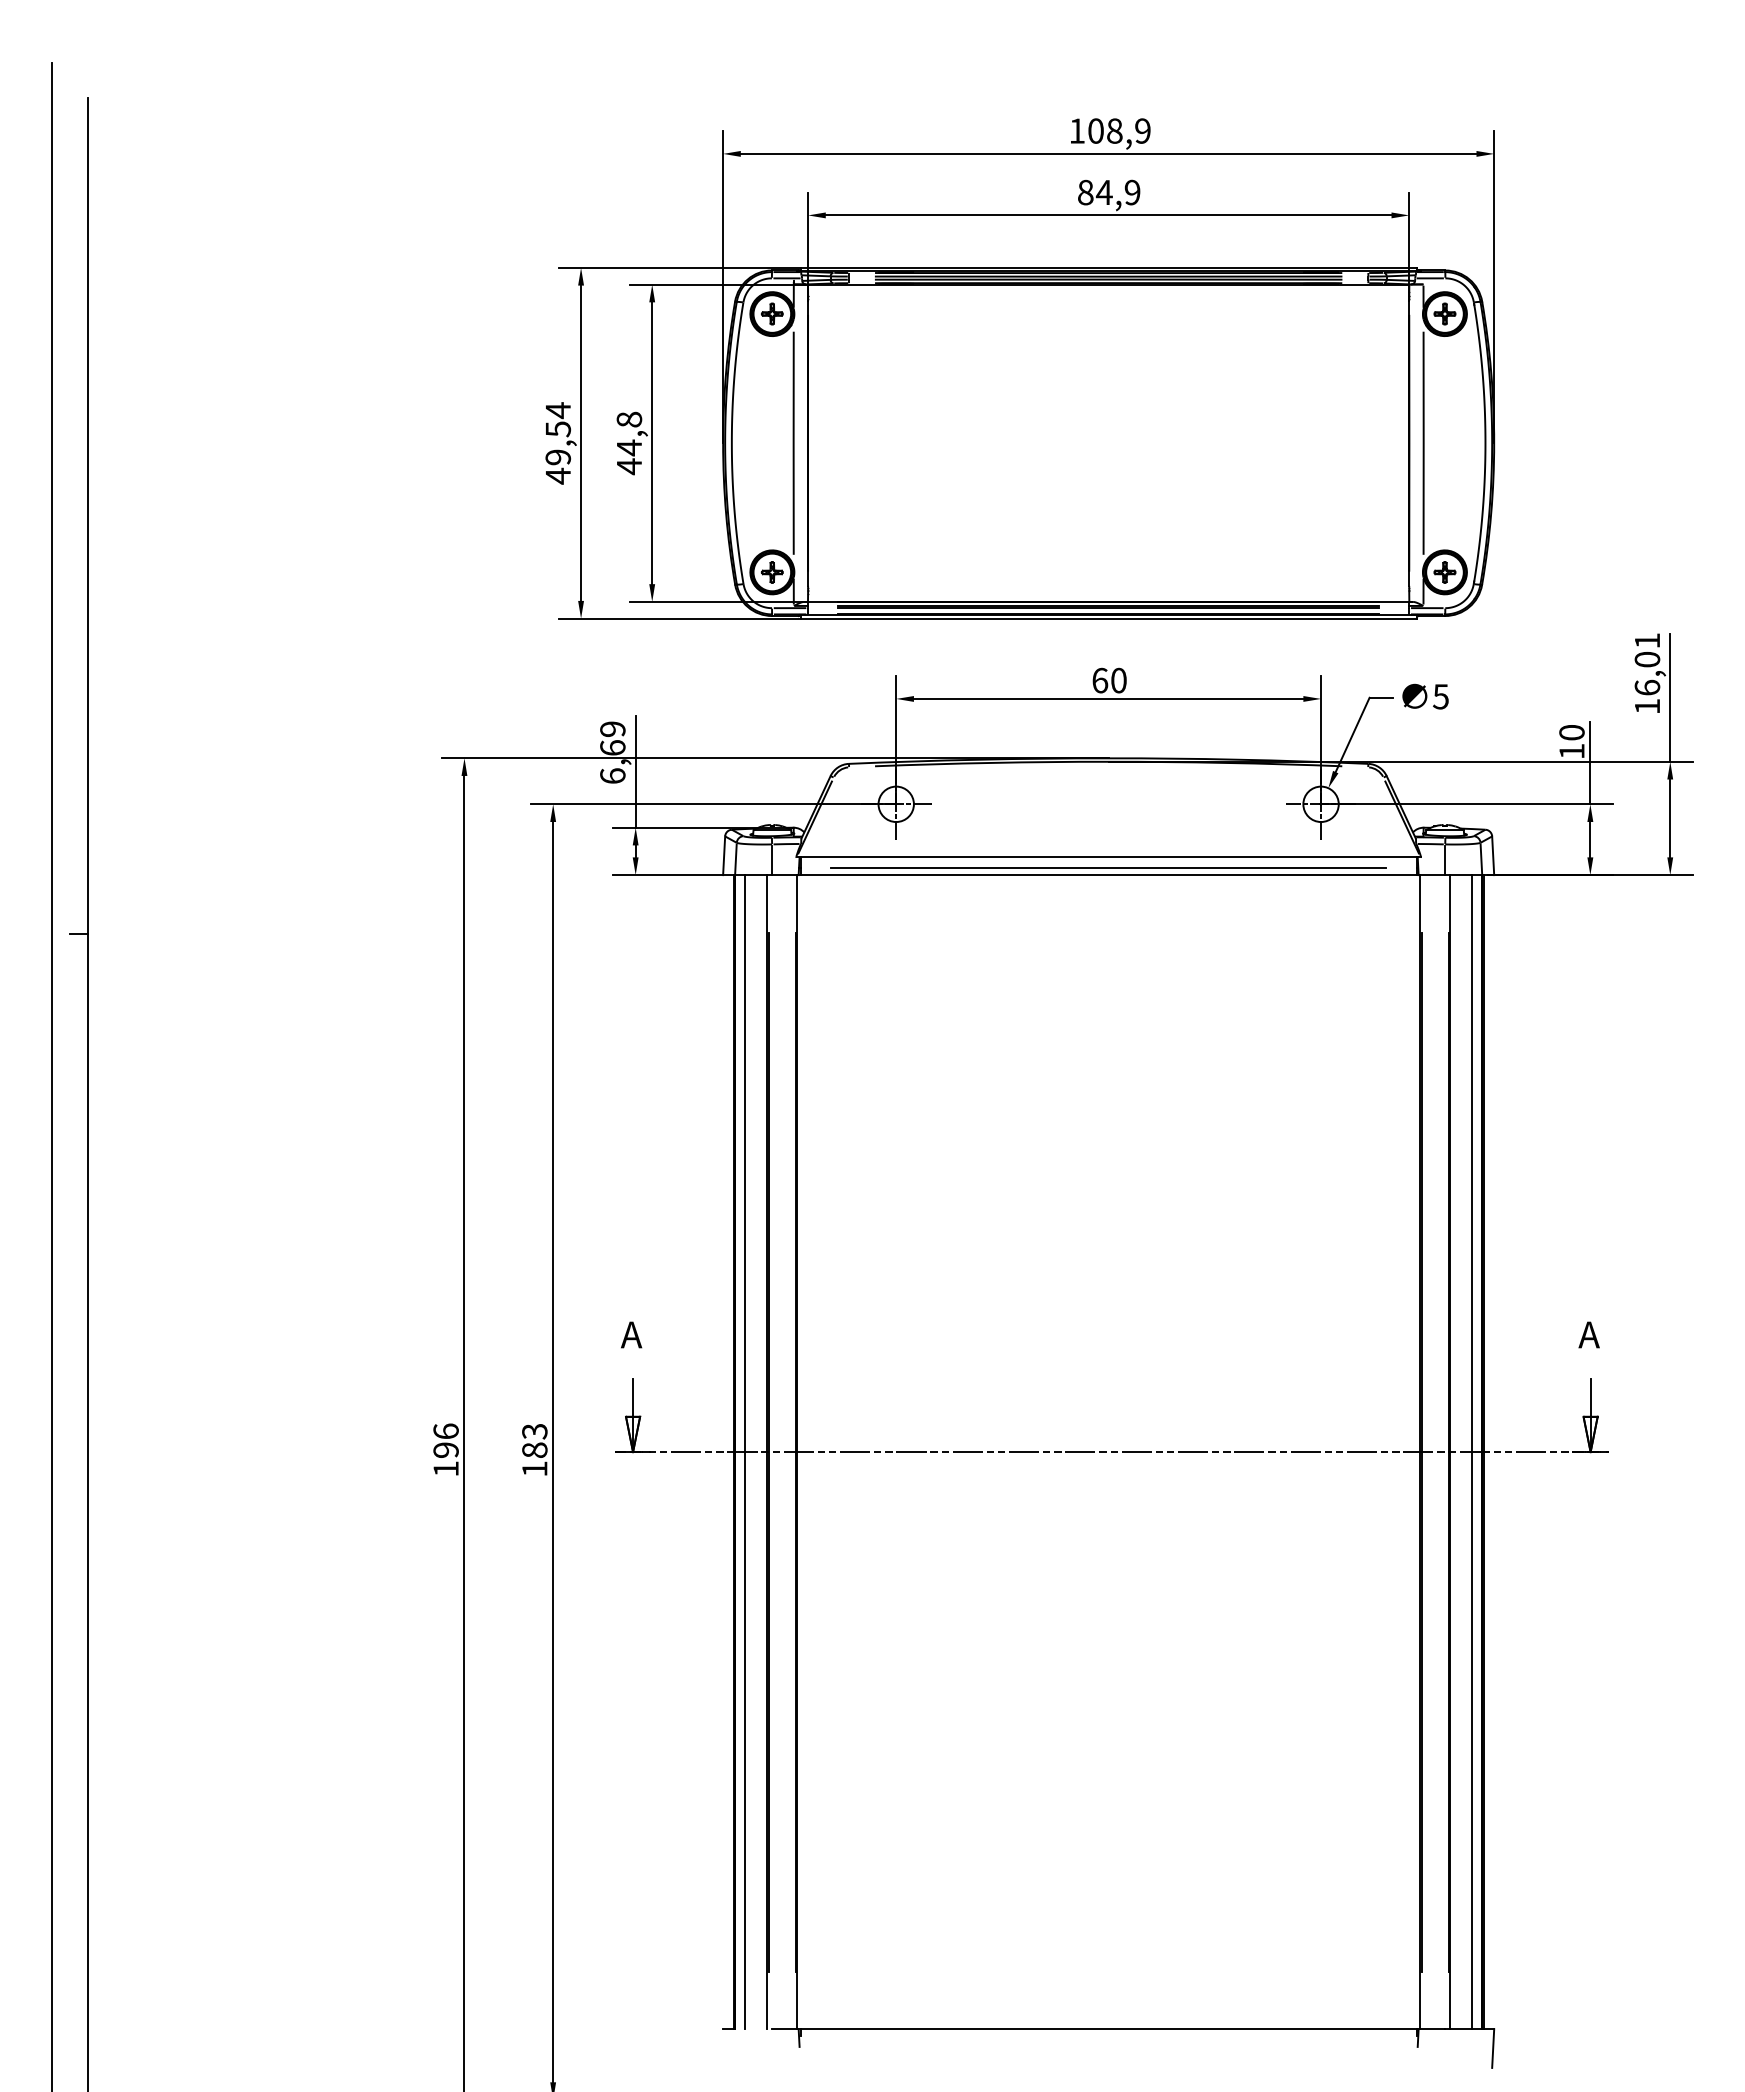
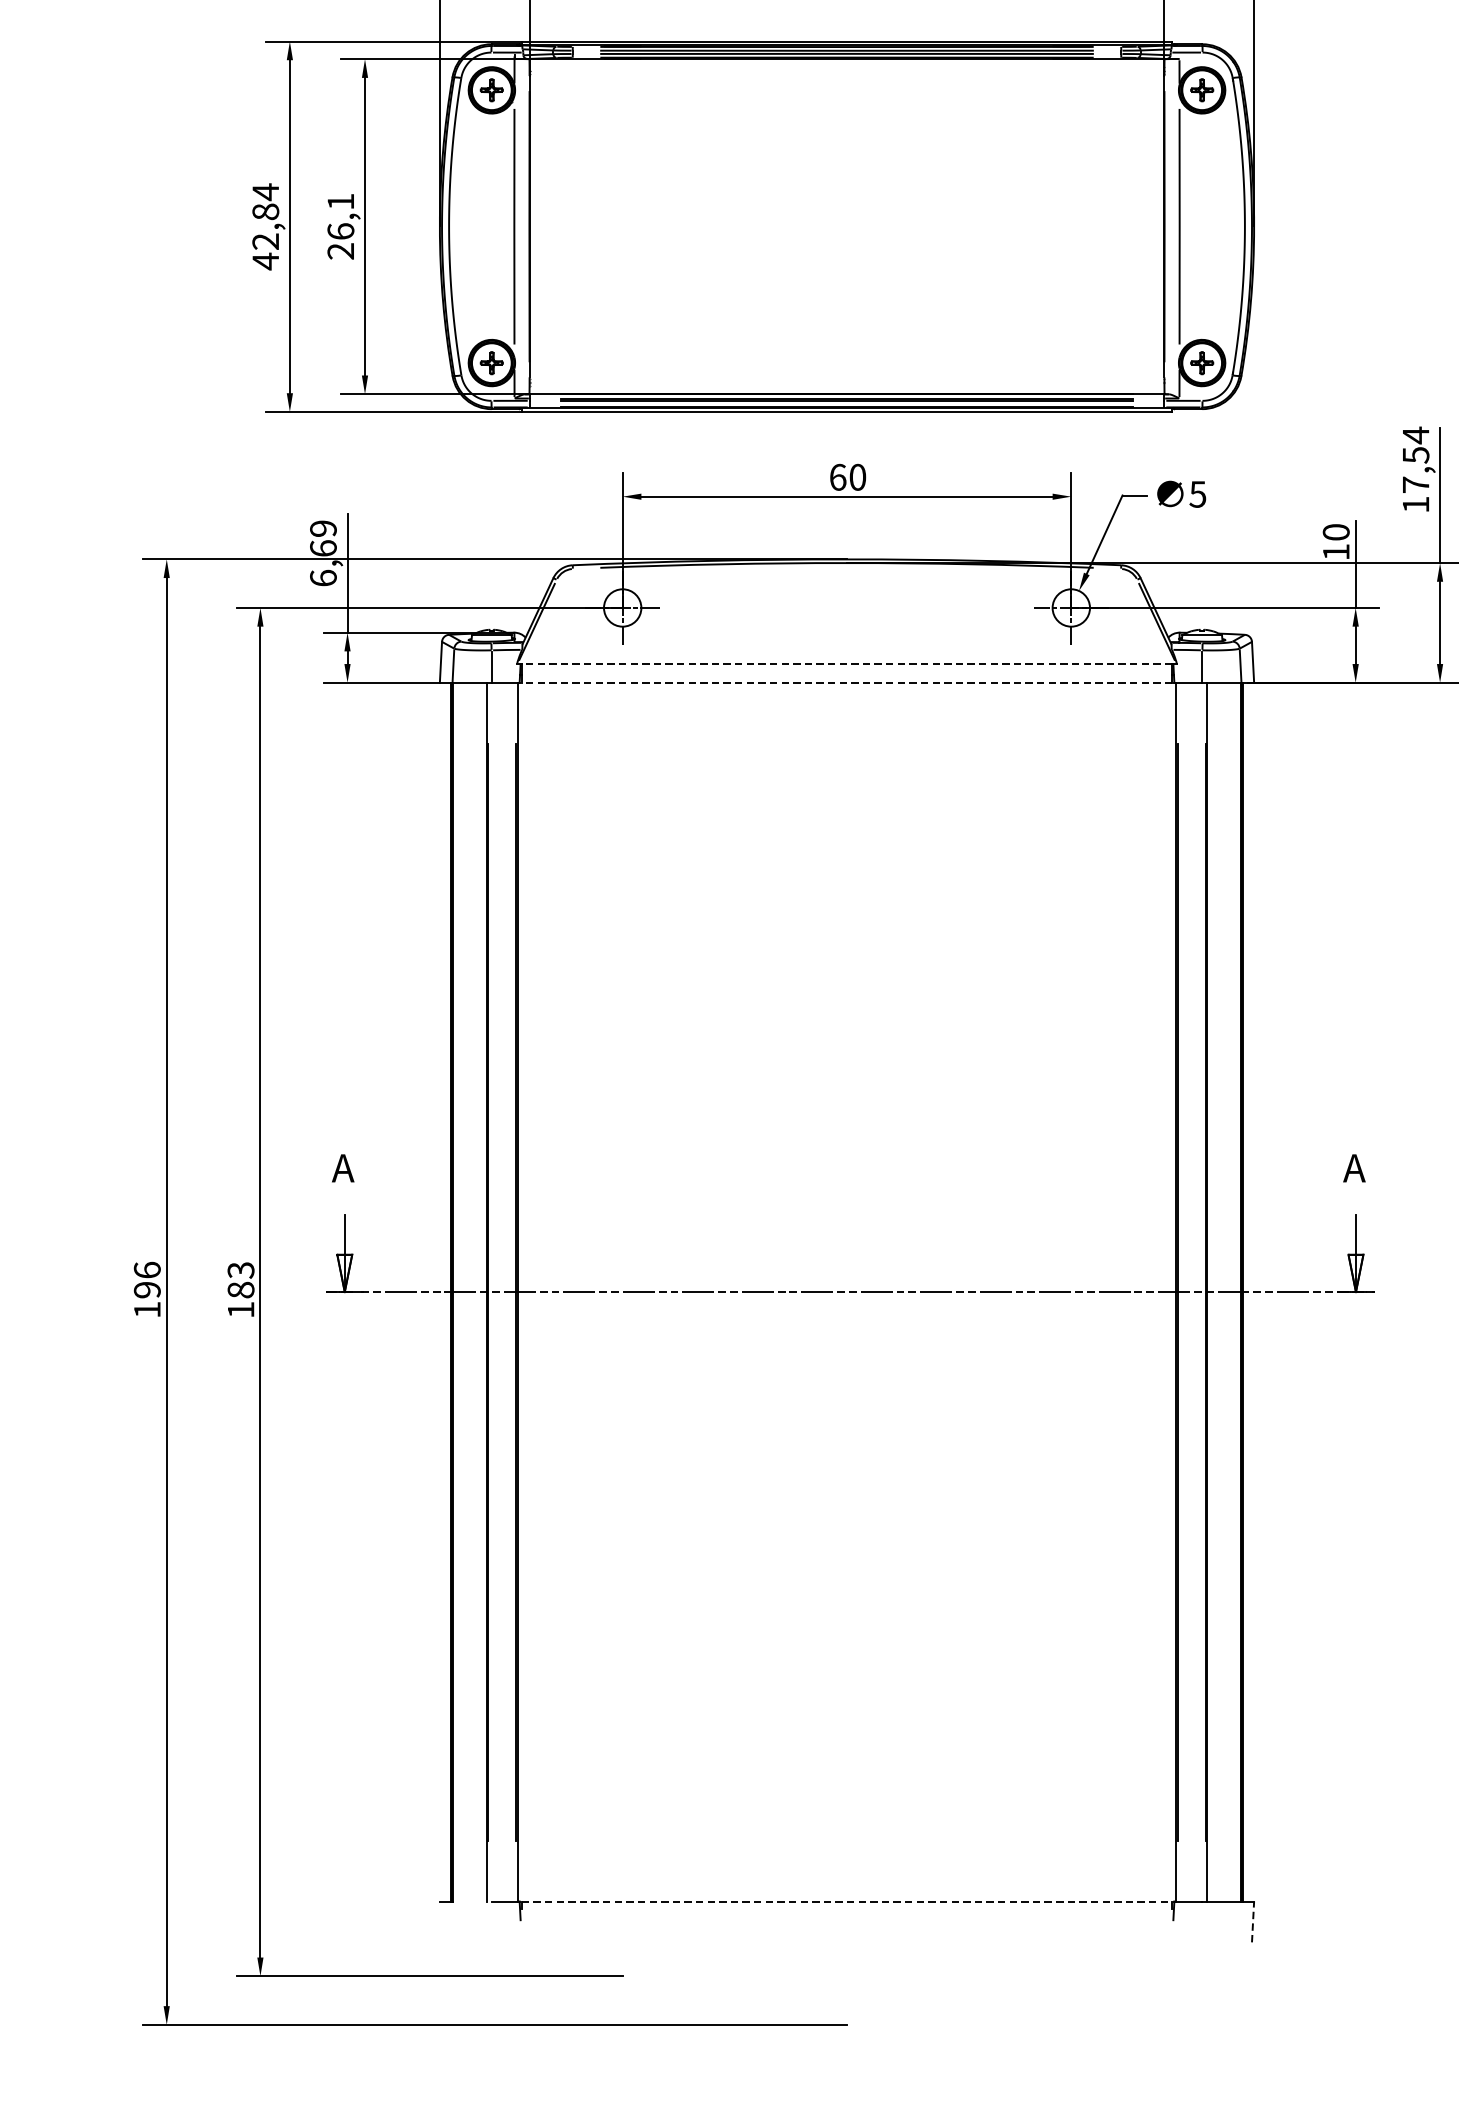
text: (558, 443) -> (266, 226), 49,54 -> 42,84
text: (629, 443) -> (341, 226), 44,8 -> 26,1
text: (1647, 663) -> (1416, 459), 16,01 -> 17,54
line: (1108, 857) -> (846, 664), solid -> dashed
line: (1108, 868) -> (846, 675), removed
line: (1108, 875) -> (846, 683), solid -> dashed
line: (745, 1452) -> (463, 1292), removed
line: (1471, 1452) -> (1230, 1292), removed
line: (1108, 2029) -> (846, 1901), solid -> dashed
line: (1493, 2048) -> (1253, 1921), solid -> dashed

